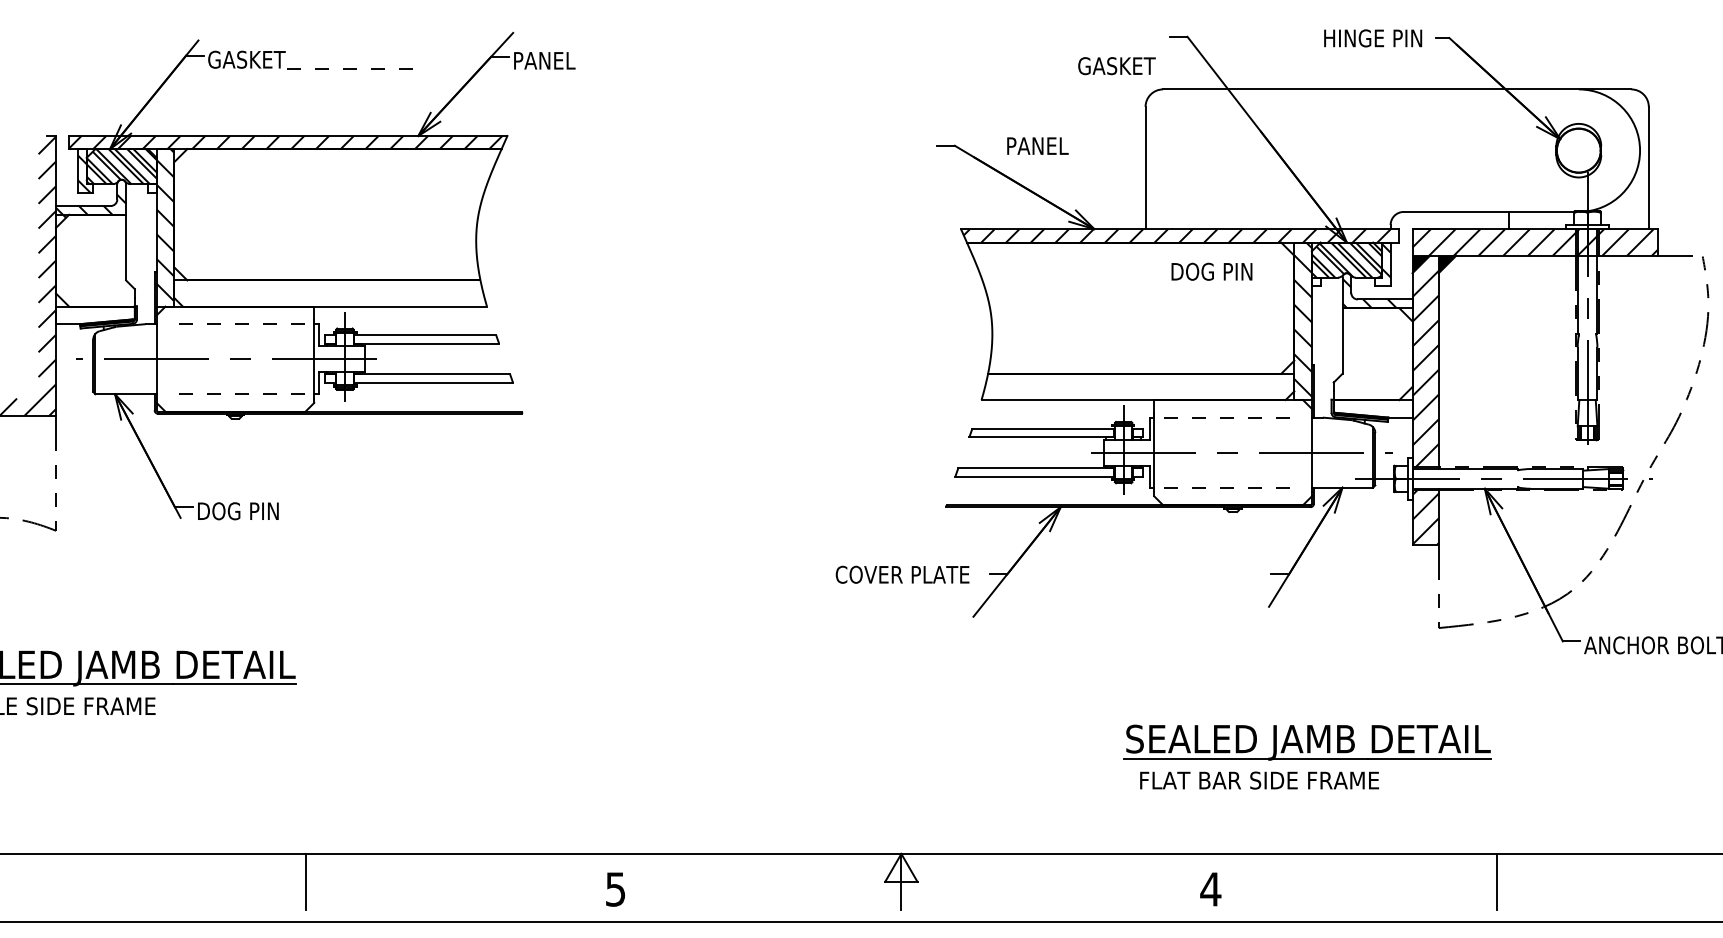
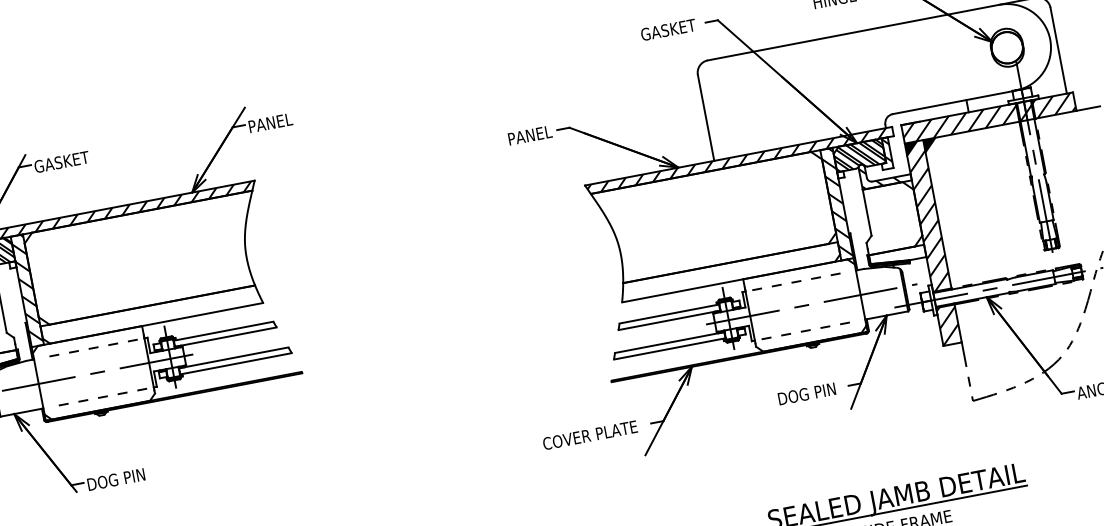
text: (1116, 66) -> (668, 30), moved
line: (349, 68) -> (134, 154), removed
text: (1037, 145) -> (529, 135), moved
text: (1211, 271) -> (806, 393), moved

